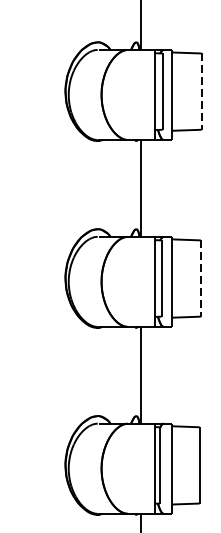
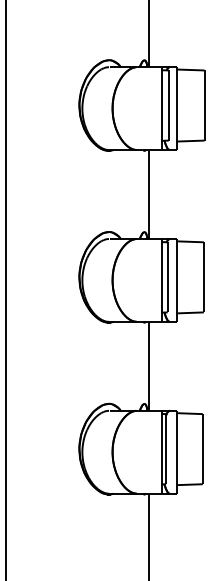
line: (201, 92) -> (204, 106), dashed -> solid
line: (200, 278) -> (203, 277), dashed -> solid

